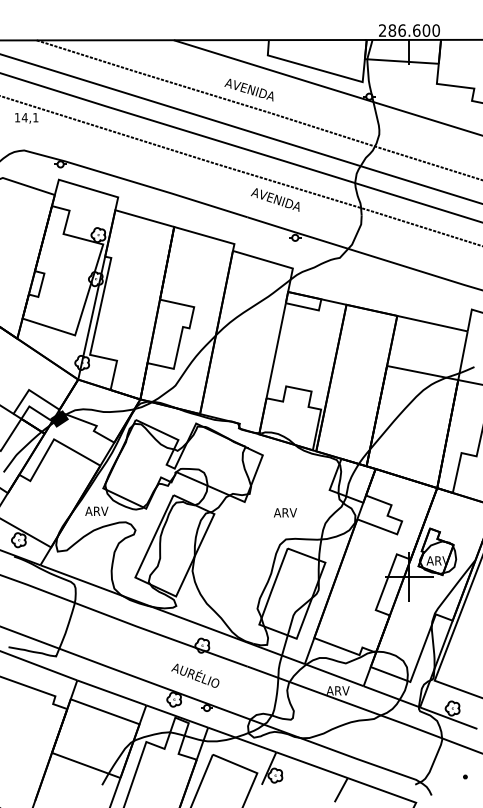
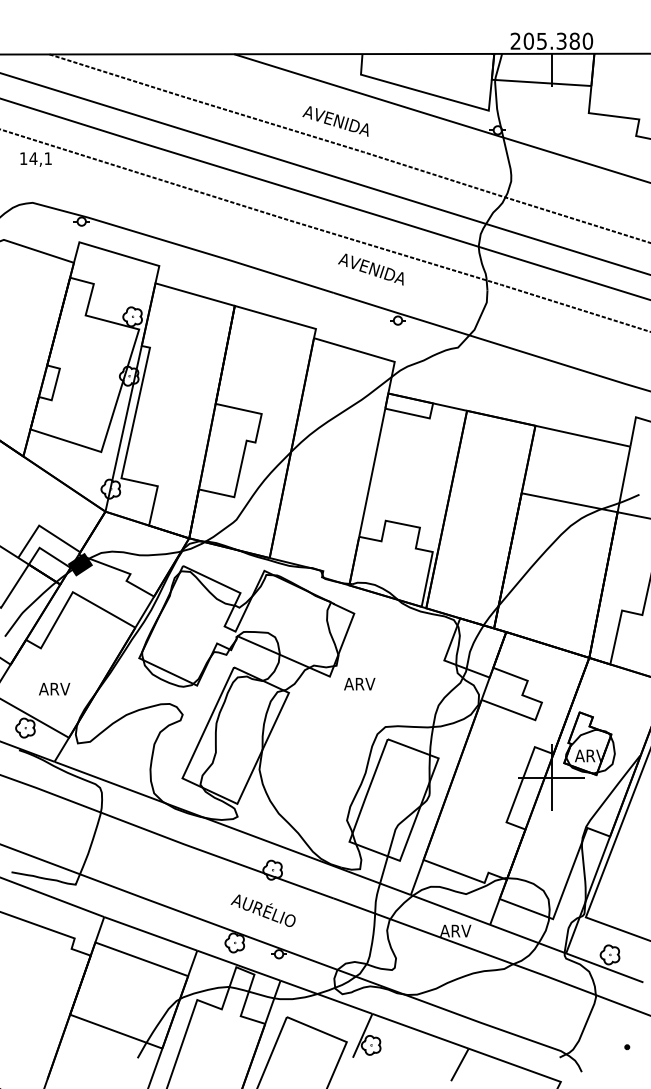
text: (409, 30) -> (551, 40), 286.600 -> 205.380
text: (96, 511) -> (54, 689), moved
text: (285, 513) -> (359, 684), moved

